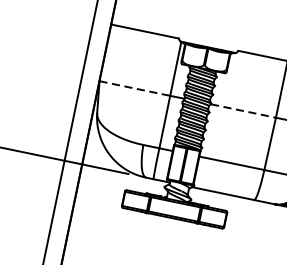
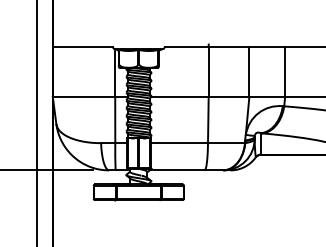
line: (135, 88) -> (84, 96), dashed -> solid
line: (244, 110) -> (180, 96), dashed -> solid

